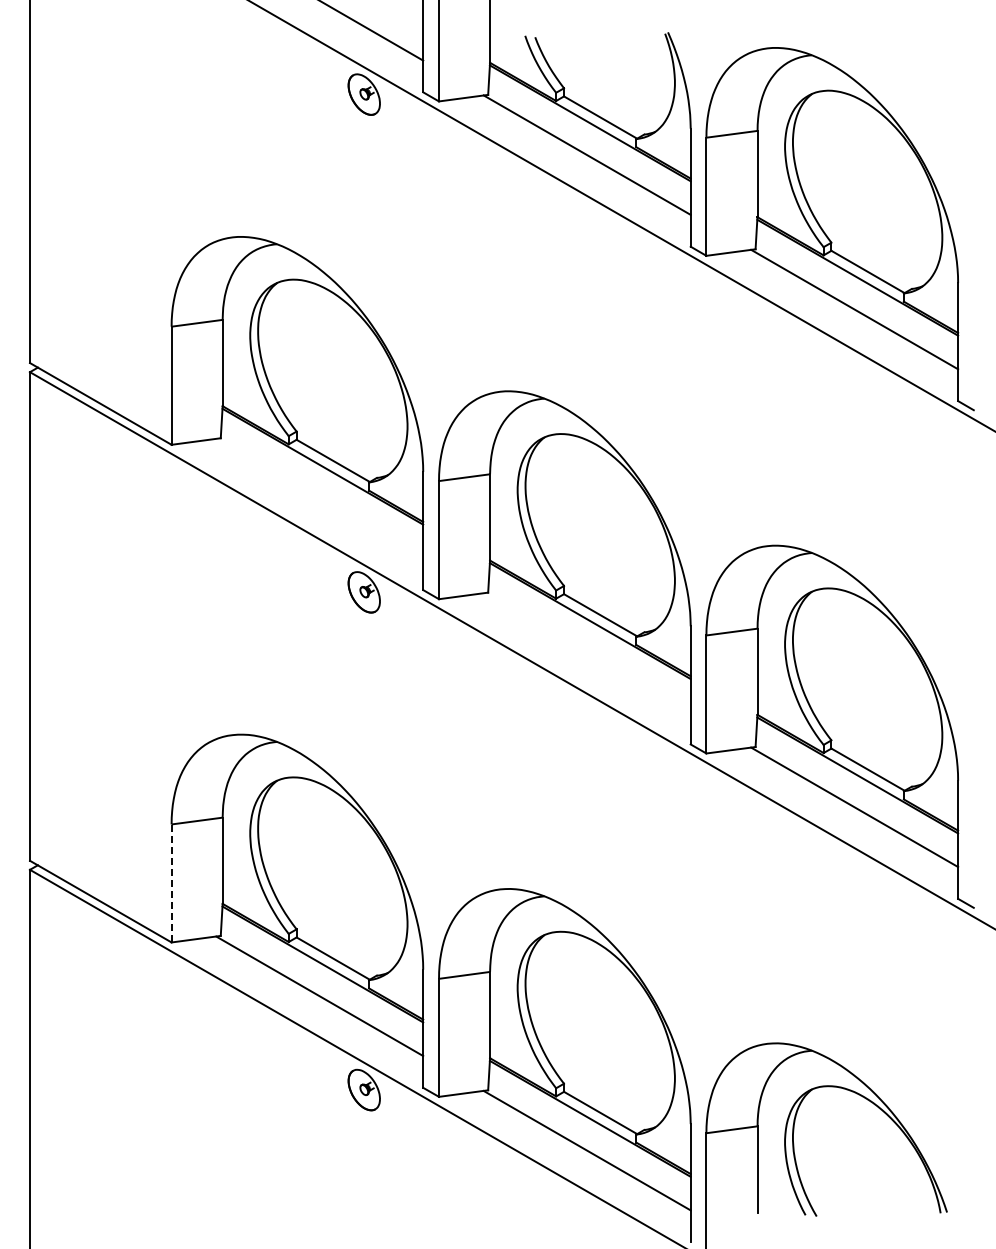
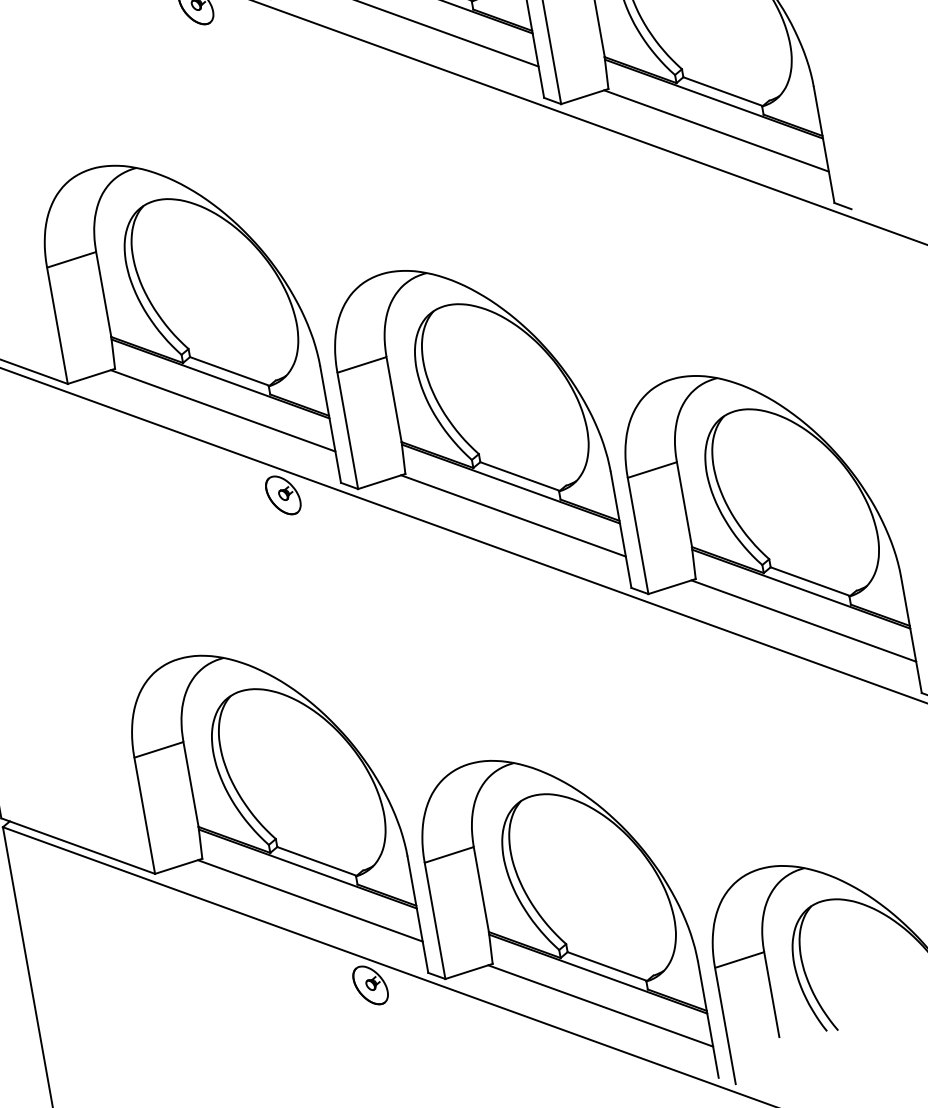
line: (319, 498) -> (222, 410), added
line: (586, 652) -> (512, 515), added
line: (171, 882) -> (144, 814), dashed -> solid

